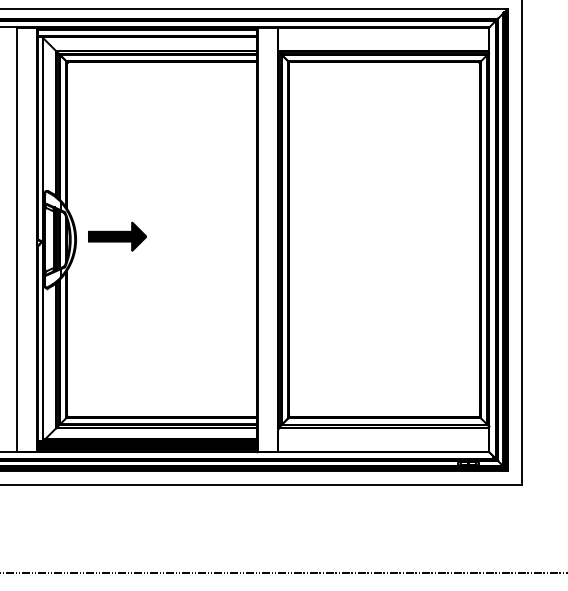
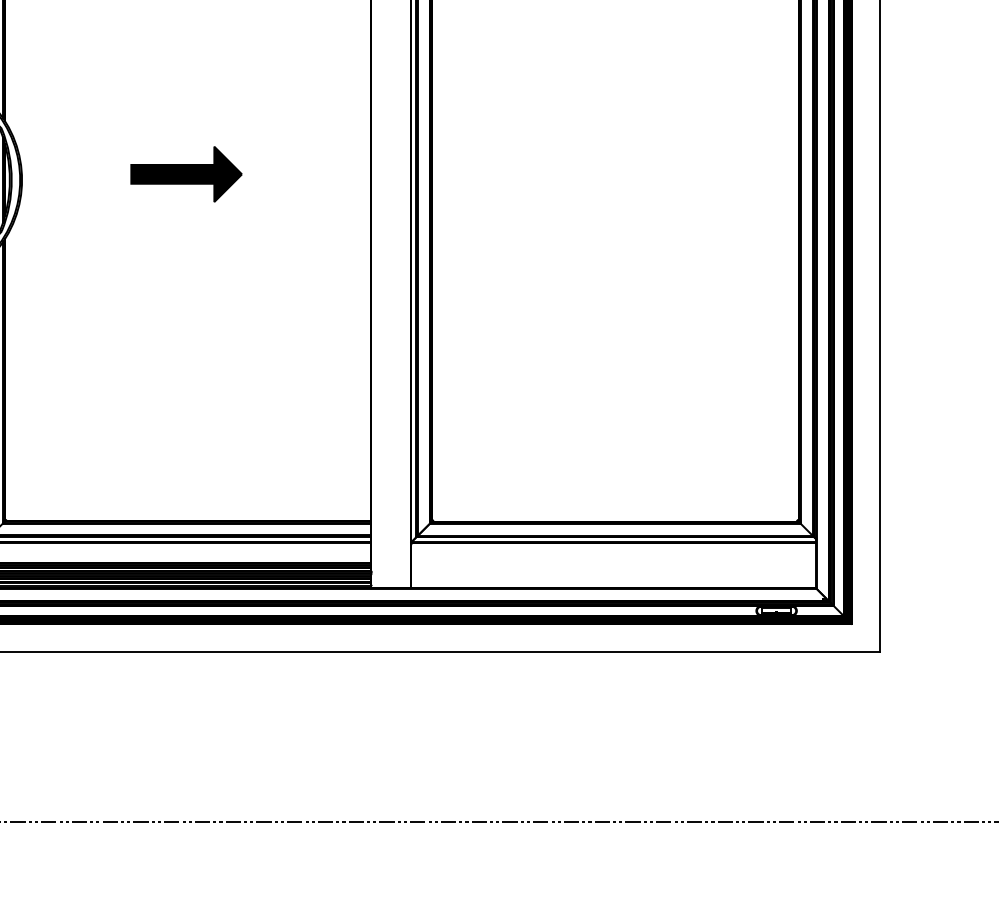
part: (117, 236) -> (186, 173), moved

